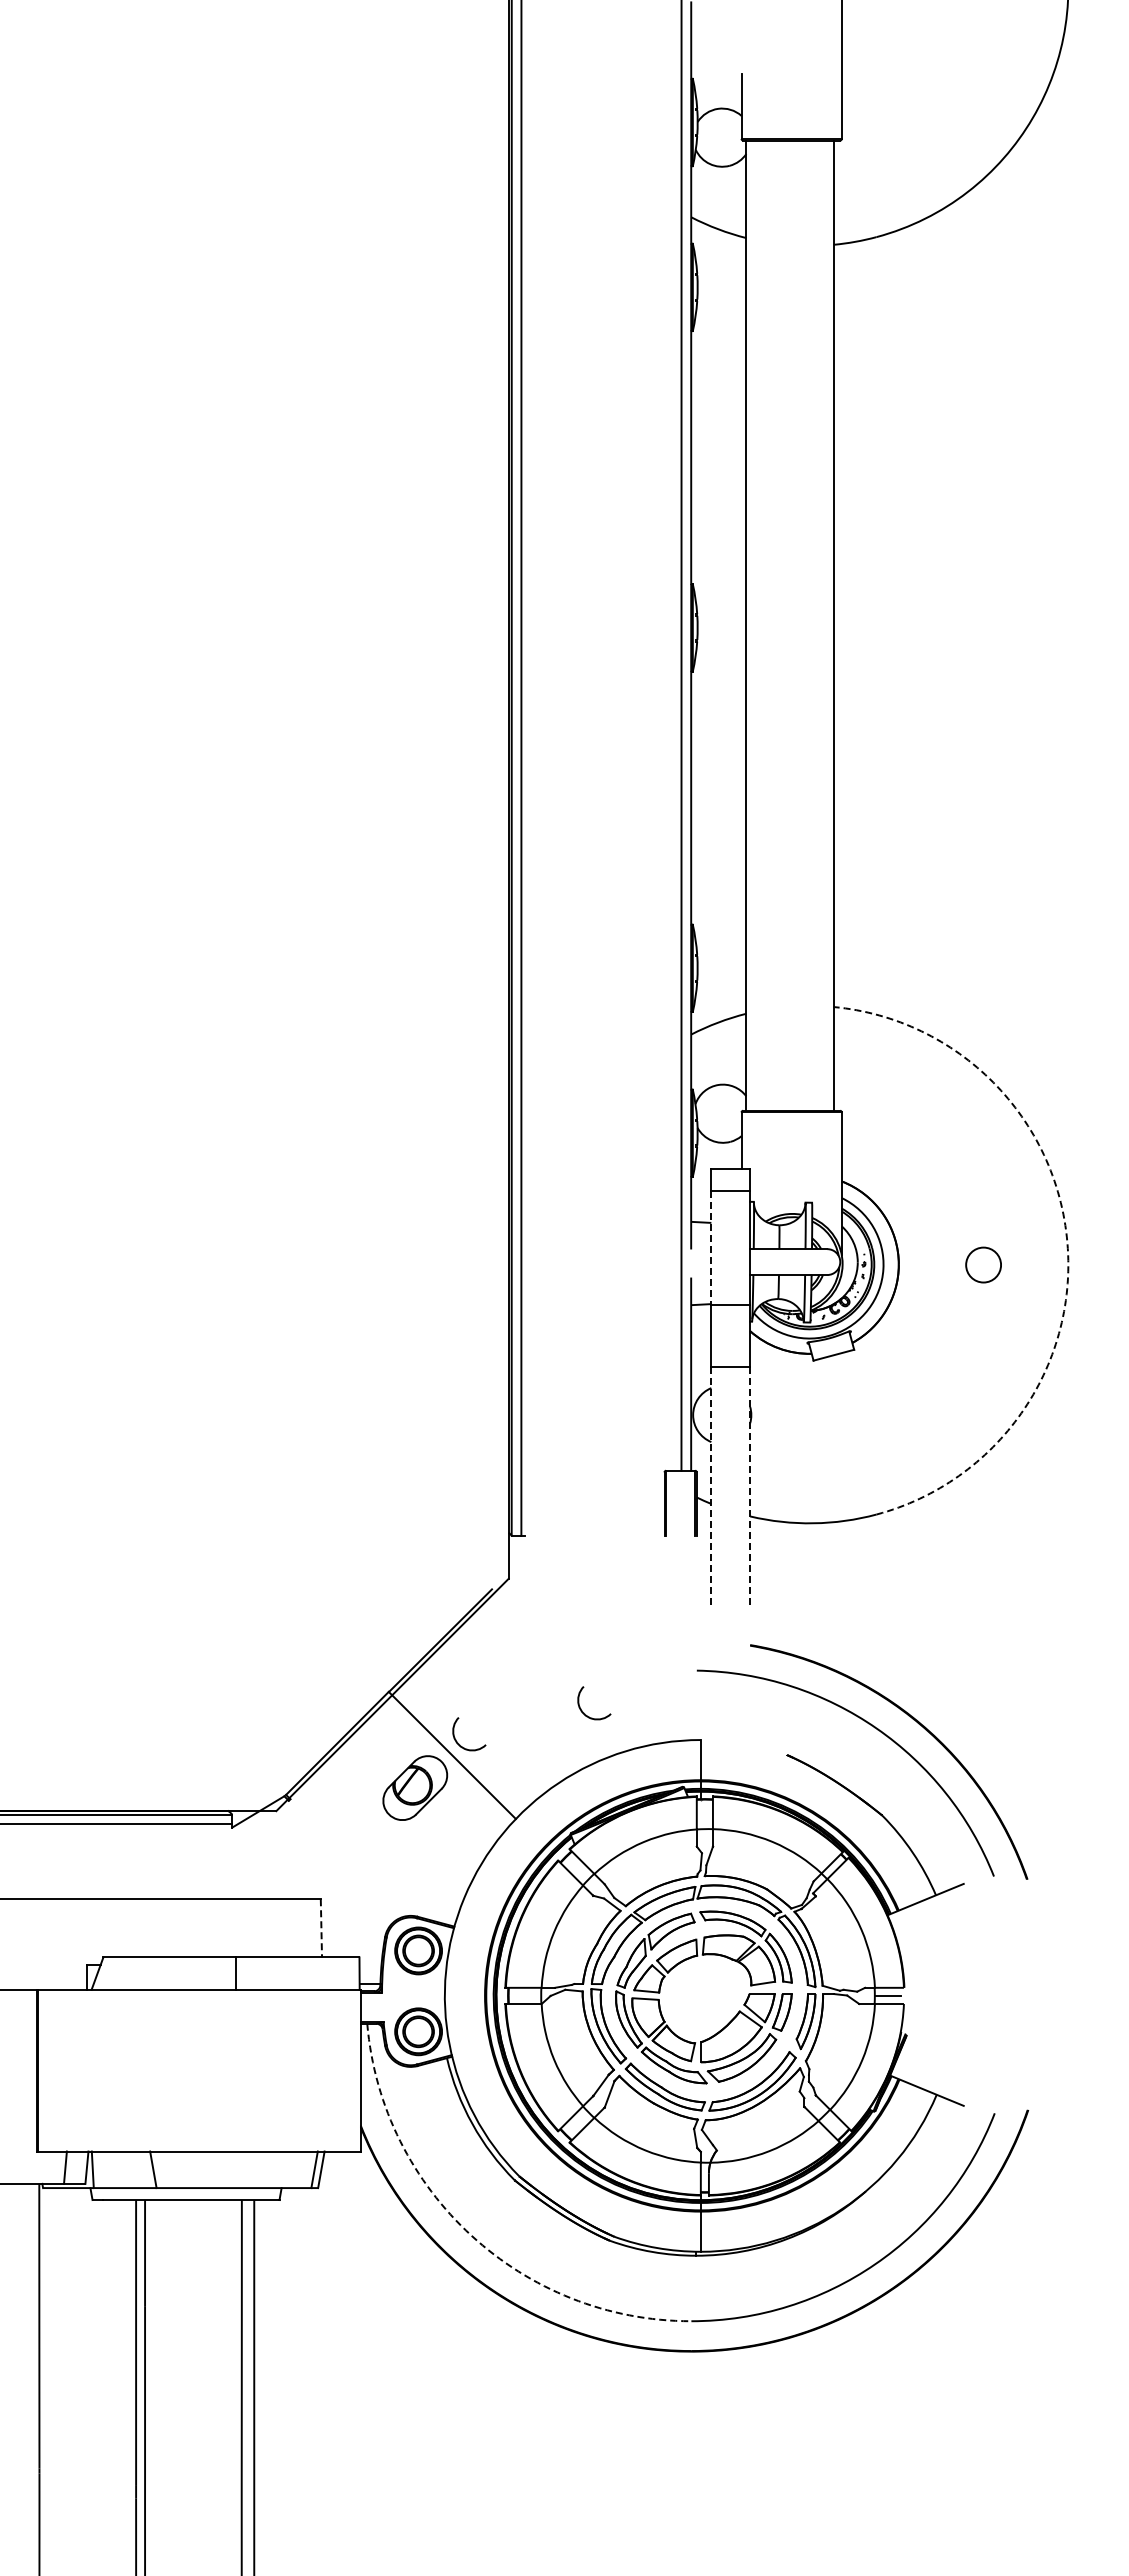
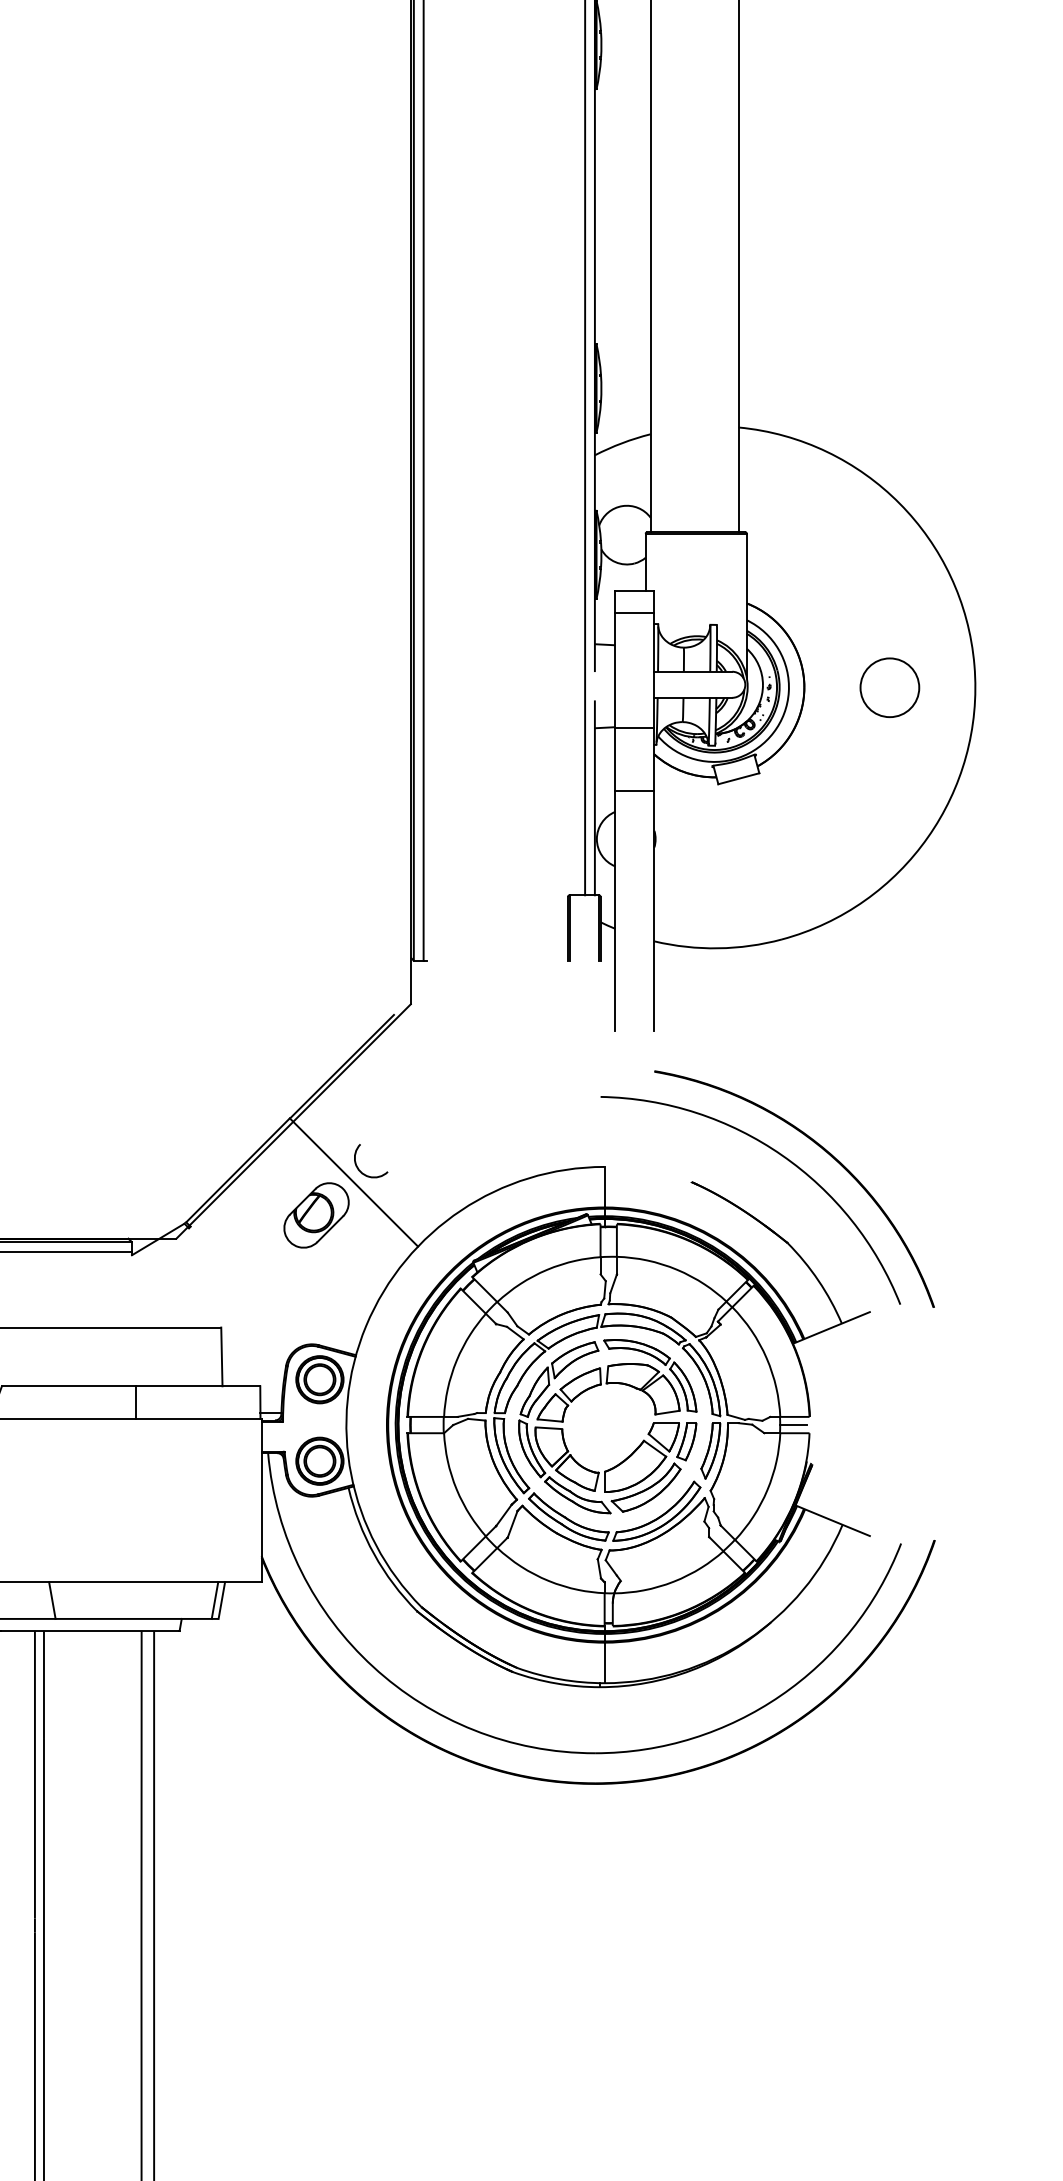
arc: (1067, 1242) -> (974, 665), dashed -> solid
line: (711, 1248) -> (615, 671), dashed -> solid
circle: (983, 1264) -> (889, 687), size x1.67
line: (711, 1486) -> (615, 911), dashed -> solid
line: (750, 1486) -> (654, 911), dashed -> solid
arc: (584, 1712) -> (487, 1139), removed
line: (321, 1928) -> (221, 1357), dashed -> solid
arc: (471, 2235) -> (373, 1666), dashed -> solid

